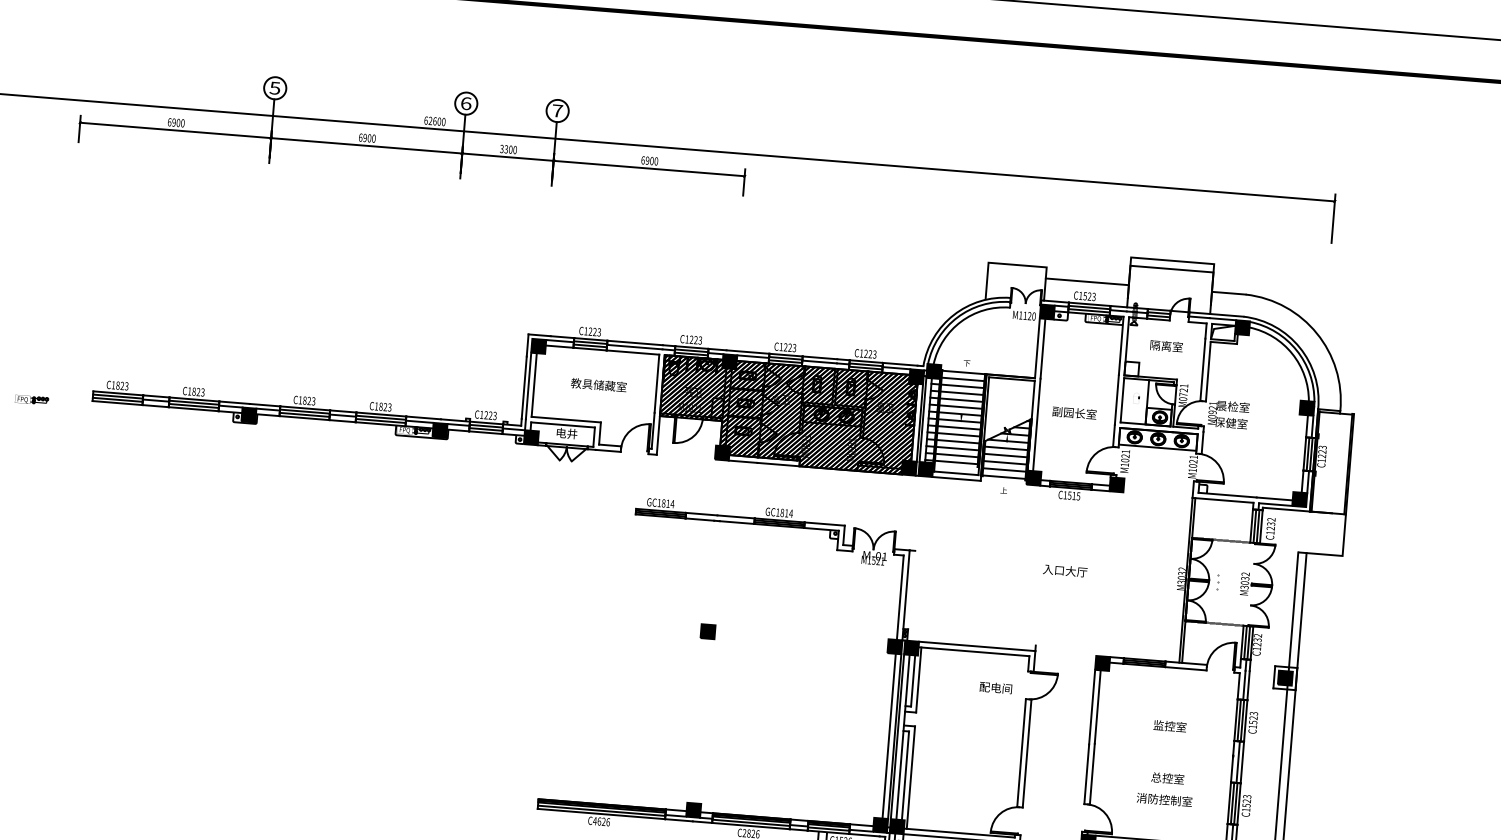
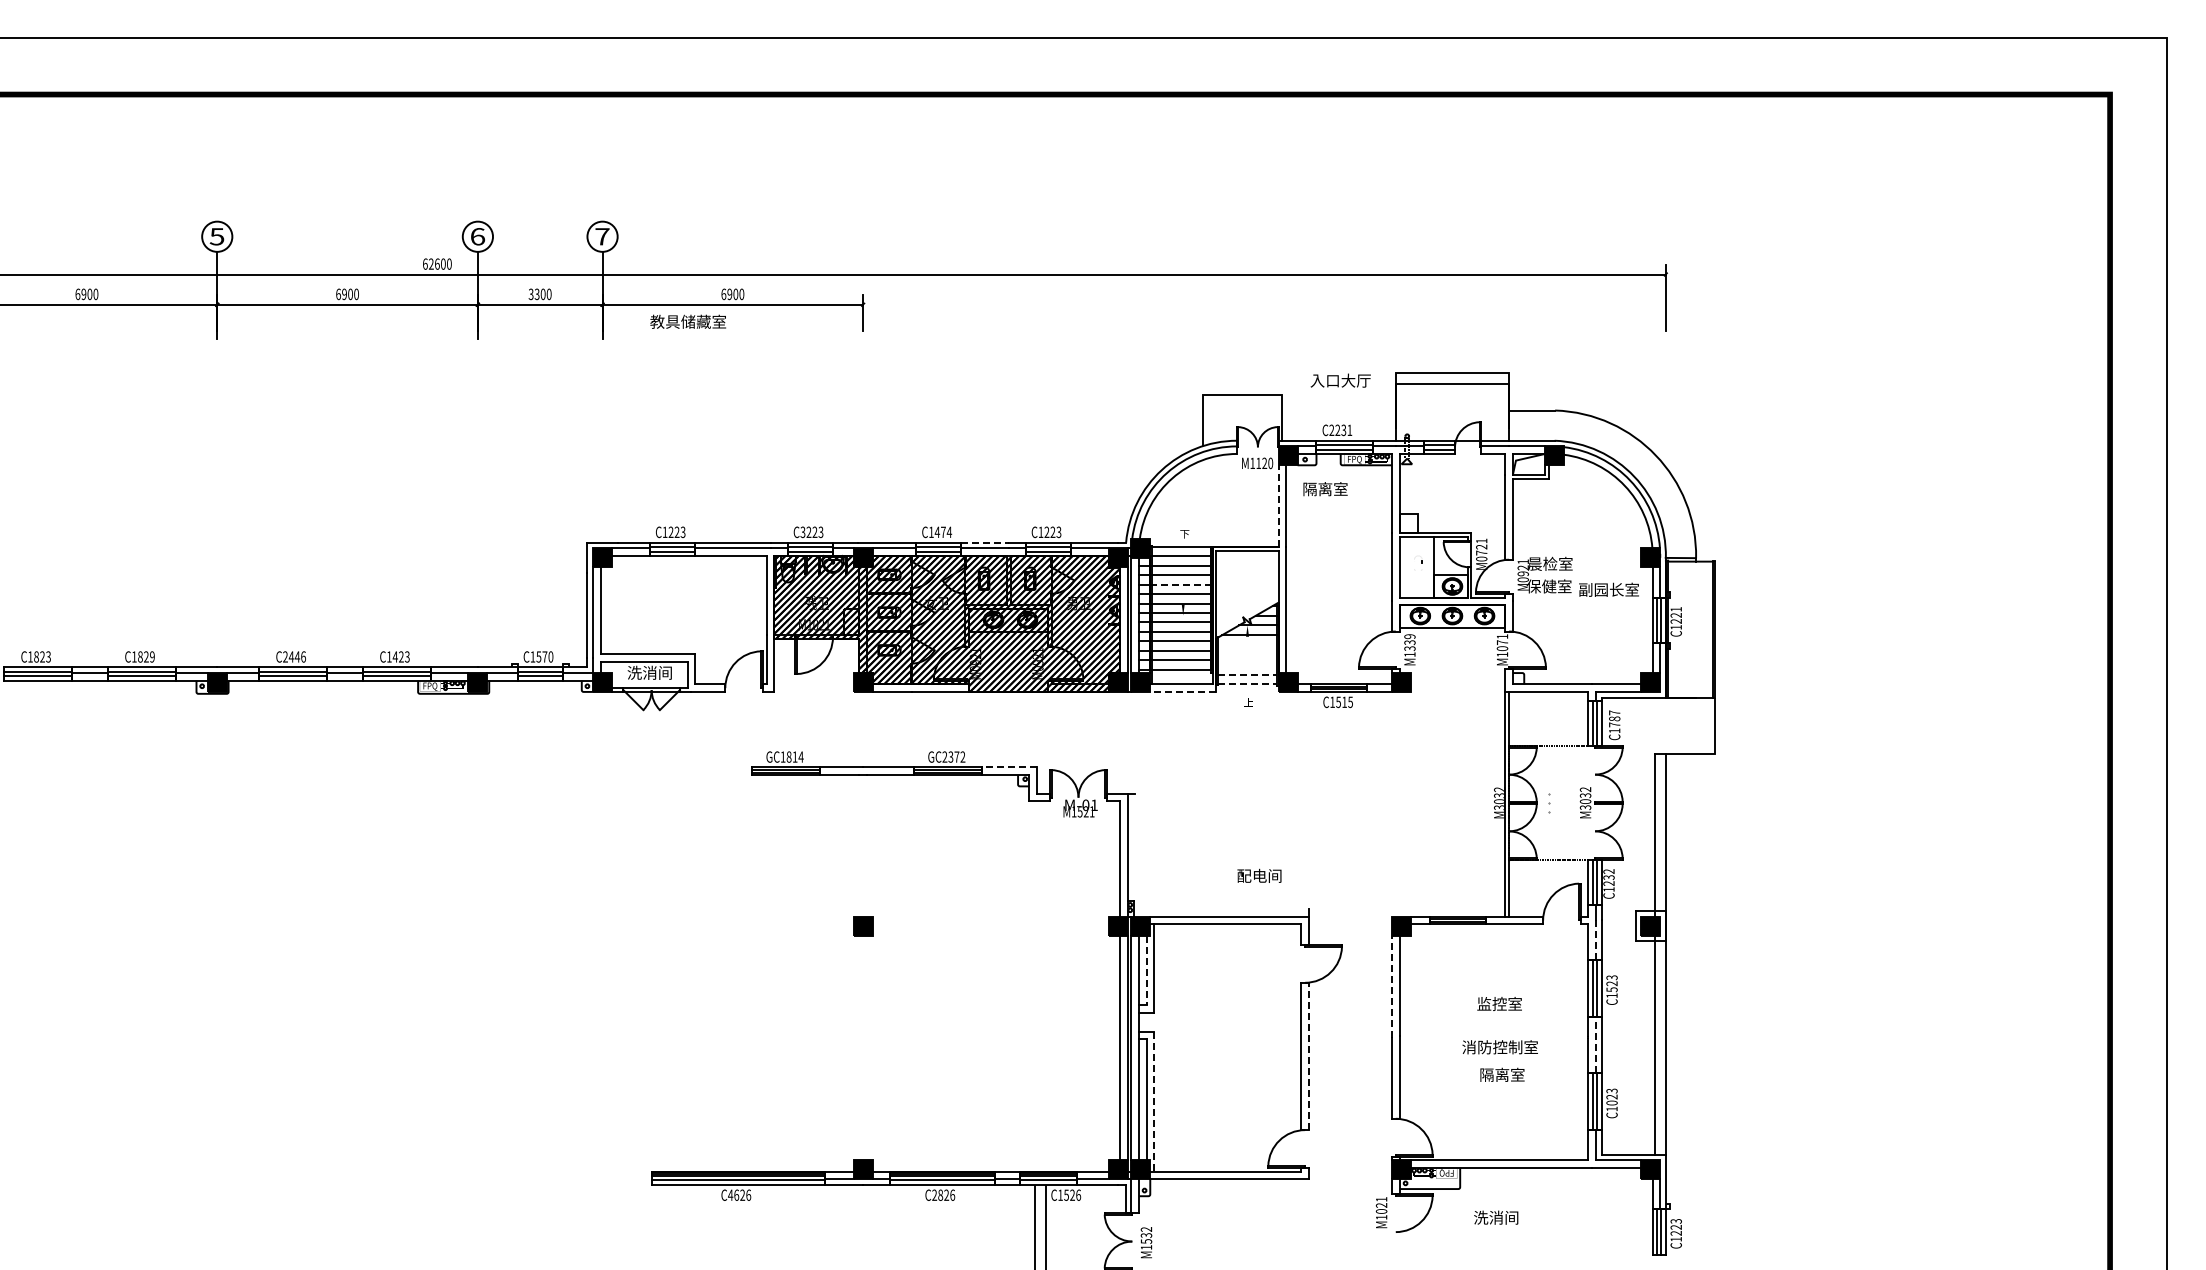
line: (1086, 281) -> (1338, 410), removed
text: (1087, 296) -> (1340, 430), C1523 -> C2231
text: (686, 339) -> (802, 532), C1223 -> C3223
text: (1166, 346) -> (1325, 489), moved
text: (790, 347) -> (943, 532), C1223 -> C1474
line: (1037, 348) -> (1278, 506), solid -> dashed
line: (820, 357) -> (985, 542), solid -> dashed
text: (598, 384) -> (687, 321), moved
text: (203, 392) -> (152, 656), C1823 -> C1829
text: (307, 400) -> (294, 656), C1823 -> C2446
line: (960, 400) -> (1180, 584), solid -> dashed
text: (380, 406) -> (394, 656), C1823 -> C1423
text: (1074, 412) -> (1608, 589), moved
text: (490, 415) -> (544, 656), C1223 -> C1570
text: (566, 433) -> (649, 672), 电井 -> 洗消间
text: (1322, 447) -> (1675, 609), C1223 -> C1221
line: (1006, 448) -> (1247, 645), removed
line: (1005, 455) -> (1247, 654), removed
text: (1125, 456) -> (1409, 642), M1021 -> M1339
text: (1193, 461) -> (1502, 642), M1021 -> M1071
line: (1005, 462) -> (1247, 664), removed
line: (1005, 469) -> (1248, 674), solid -> dashed
line: (1004, 477) -> (1248, 684), solid -> dashed
line: (955, 478) -> (1182, 691), solid -> dashed
text: (784, 512) -> (953, 756), GC1814 -> GC2372
text: (1271, 523) -> (1614, 718), C1232 -> C1787
line: (824, 524) -> (1009, 767), solid -> dashed
text: (1065, 570) -> (1340, 380), moved
line: (913, 680) -> (1146, 970), solid -> dashed
line: (1244, 685) -> (1596, 940), solid -> dashed
text: (995, 687) -> (1259, 875), moved
line: (1092, 707) -> (1392, 986), solid -> dashed
line: (1026, 753) -> (1308, 1056), solid -> dashed
line: (1238, 761) -> (1596, 1044), solid -> dashed
line: (911, 777) -> (1154, 1101), solid -> dashed
text: (1162, 777) -> (1494, 1074), 总控室 -> 隔离室
text: (1163, 799) -> (1499, 1047), moved
text: (1246, 805) -> (1611, 1102), C1523 -> C1023

